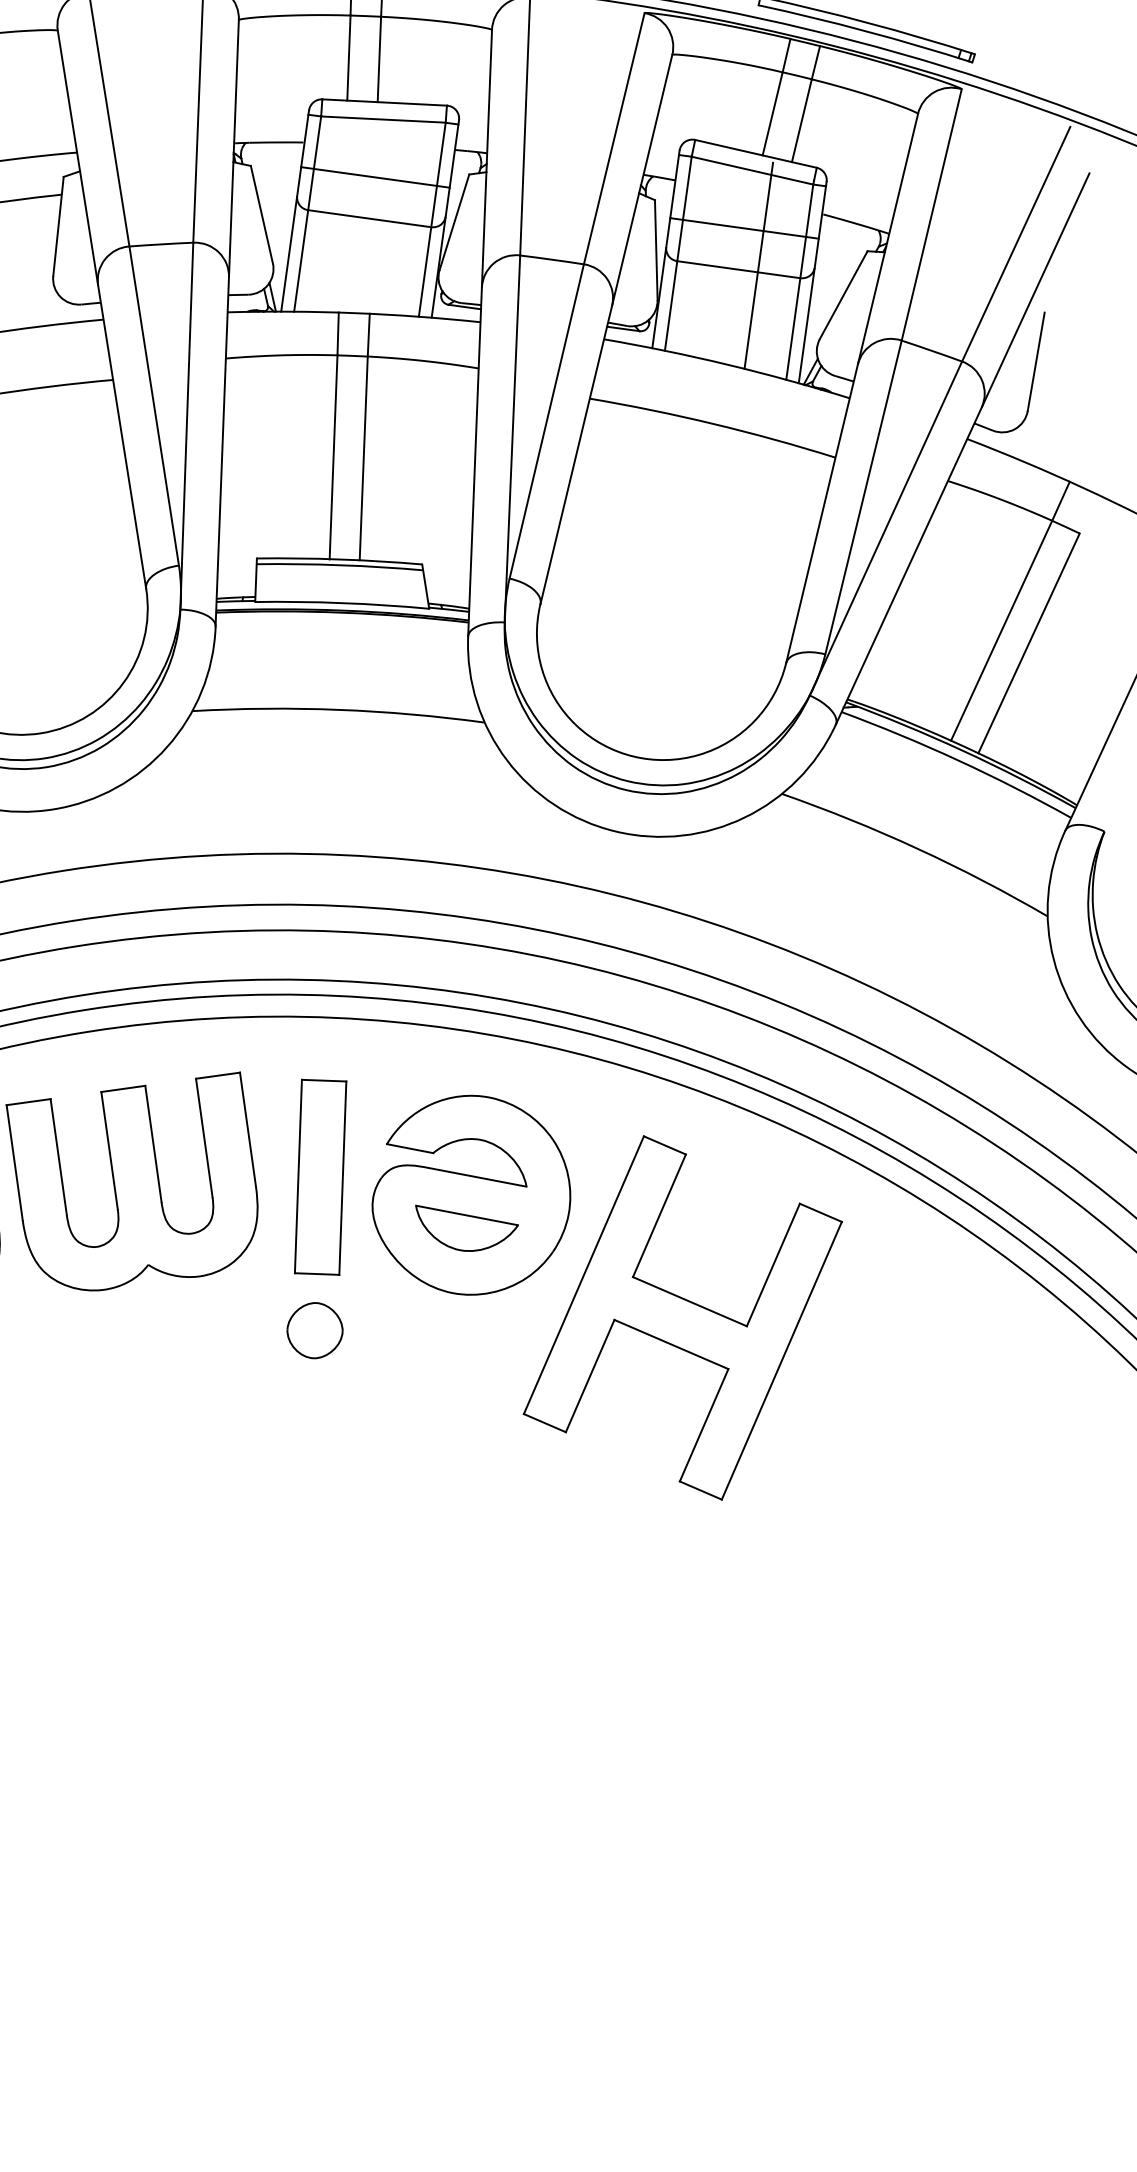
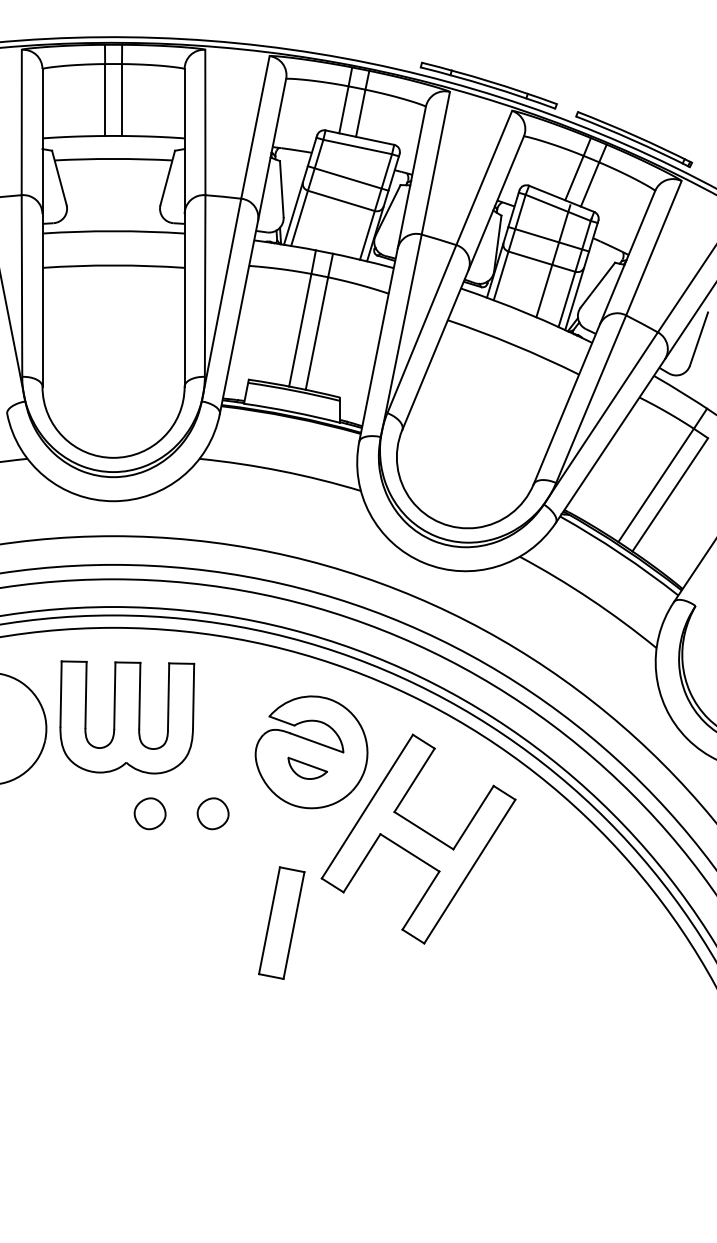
part: (320, 1176) -> (281, 922), moved
part: (468, 1224) -> (307, 768), size x0.7
part: (203, 1347) -> (149, 813), added

